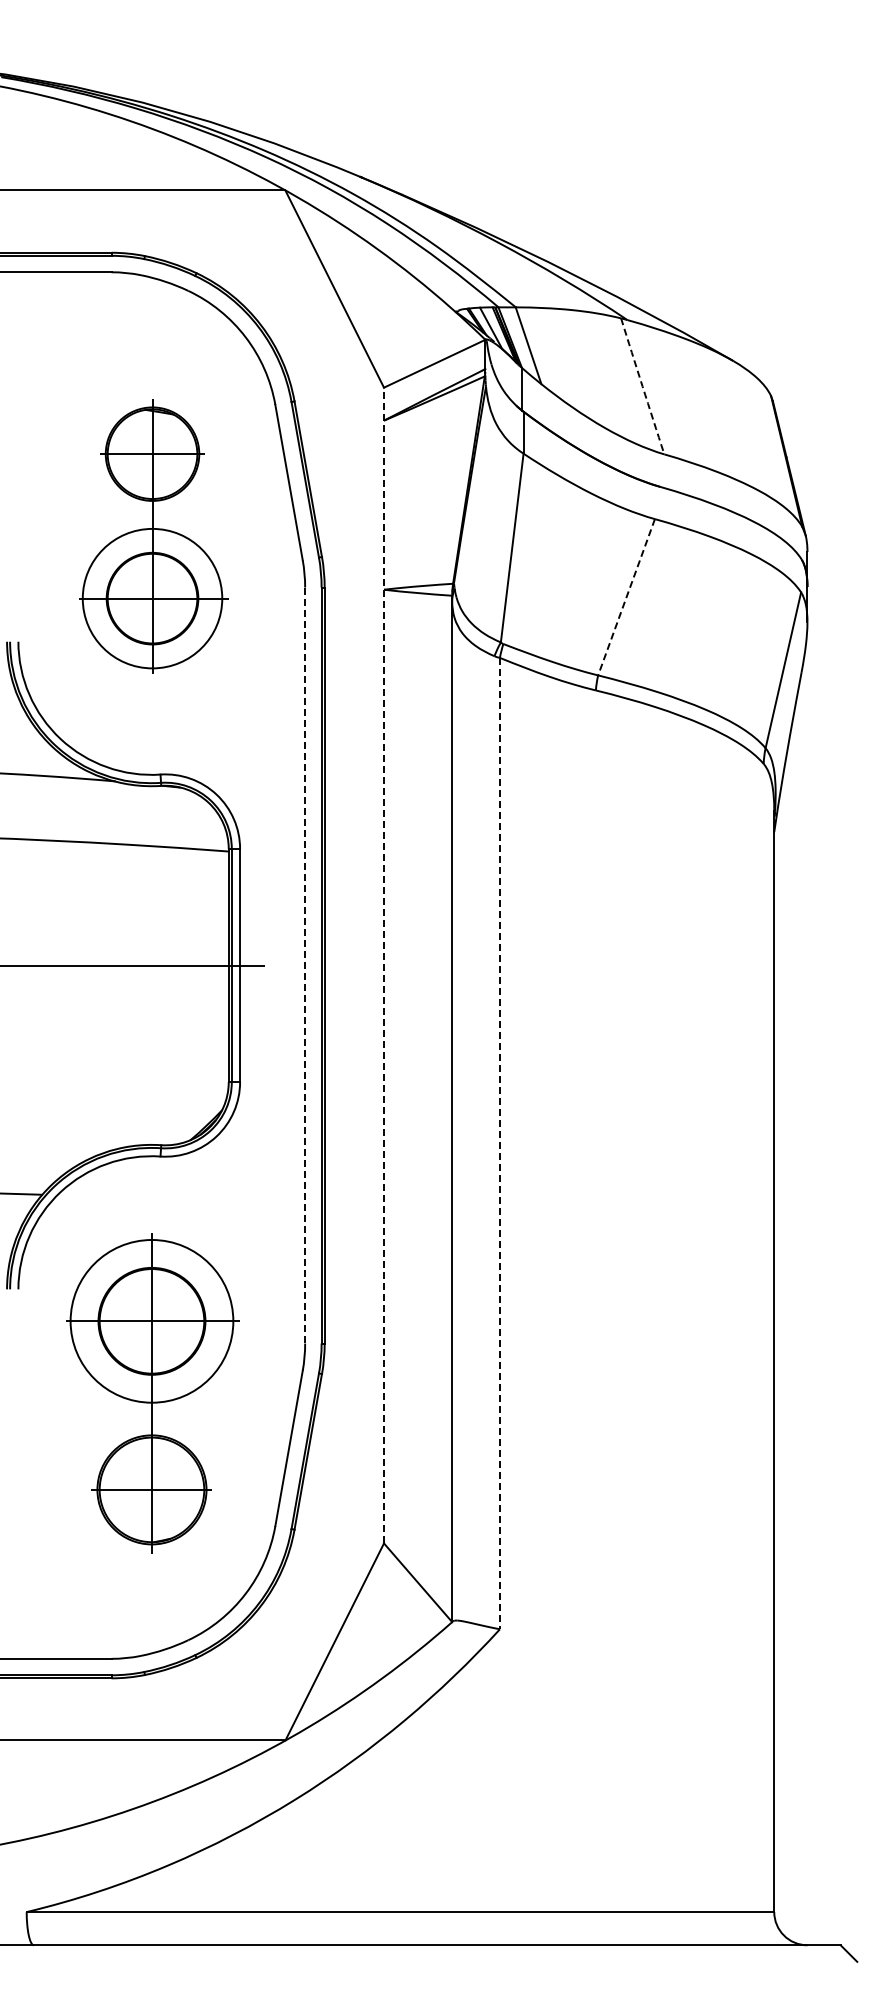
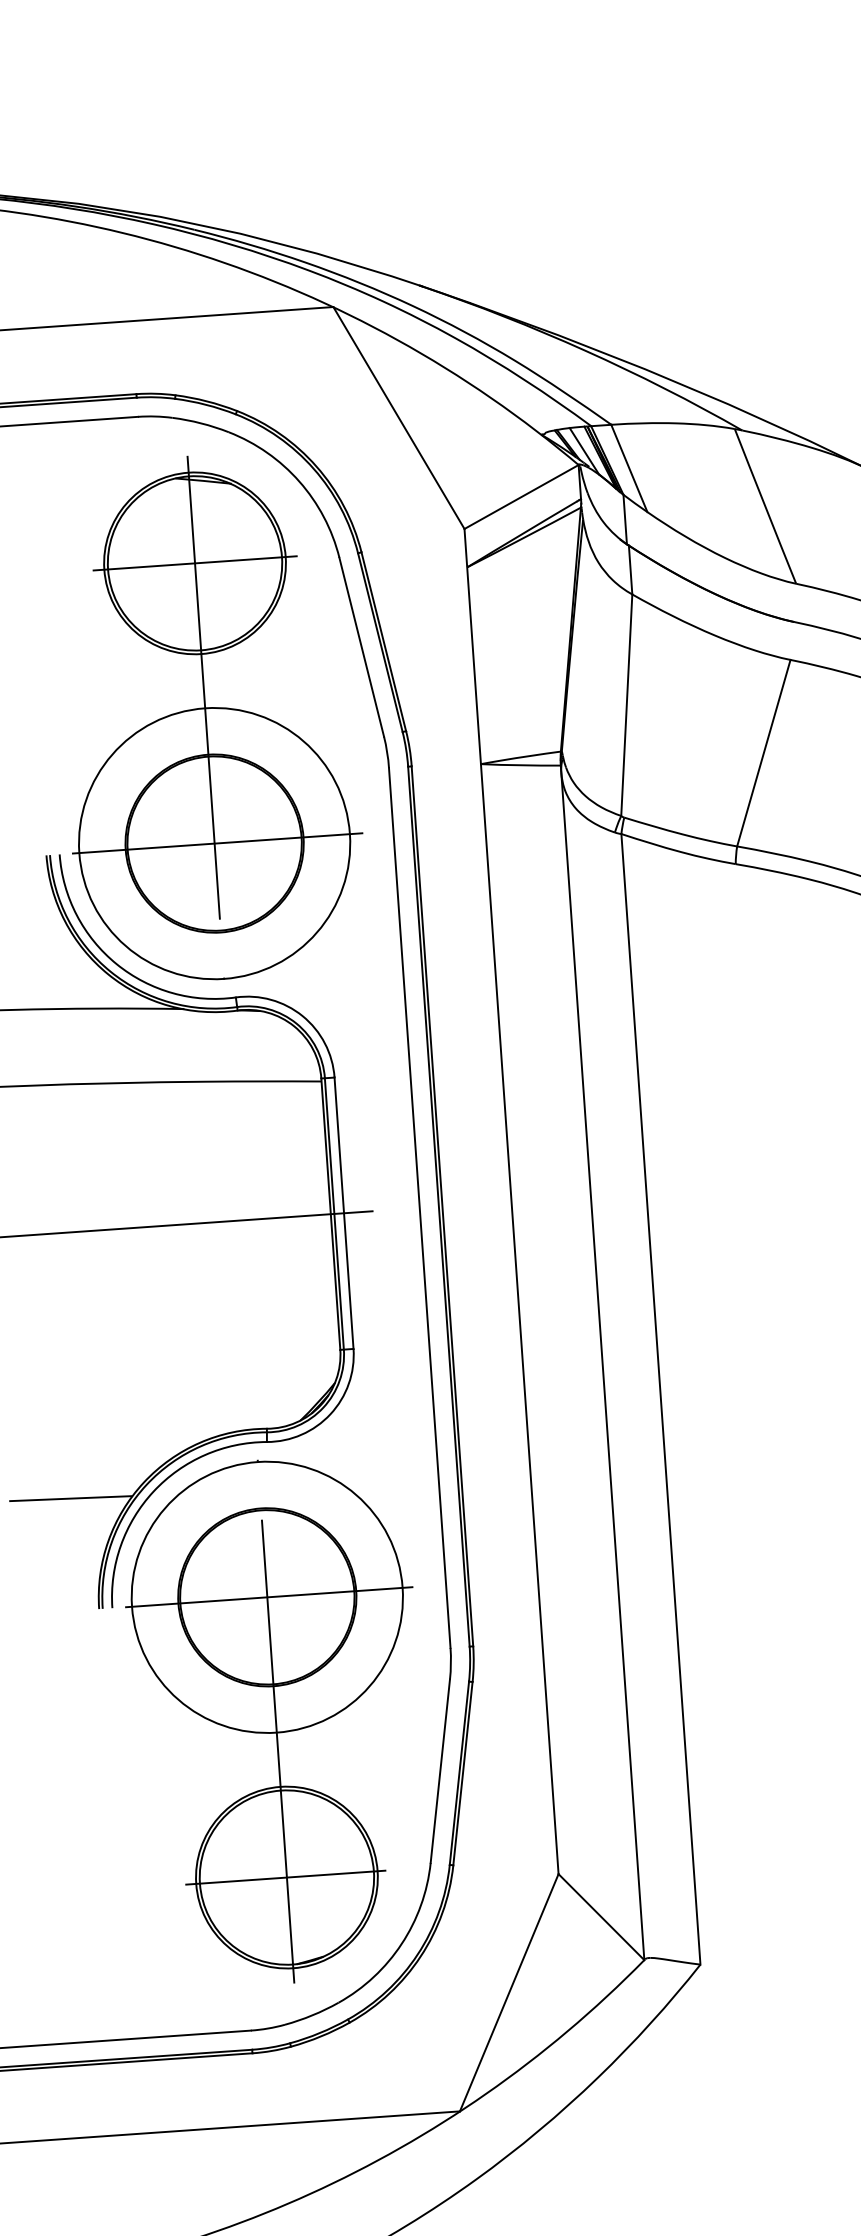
arc: (642, 386) -> (765, 506), dashed -> solid
part: (153, 533) -> (208, 717), size x1.67
line: (626, 597) -> (763, 753), dashed -> solid
line: (384, 965) -> (512, 1201), dashed -> solid
line: (305, 966) -> (420, 1209), dashed -> solid
line: (499, 1143) -> (660, 1399), dashed -> solid
part: (152, 1395) -> (277, 1720), size x1.43

